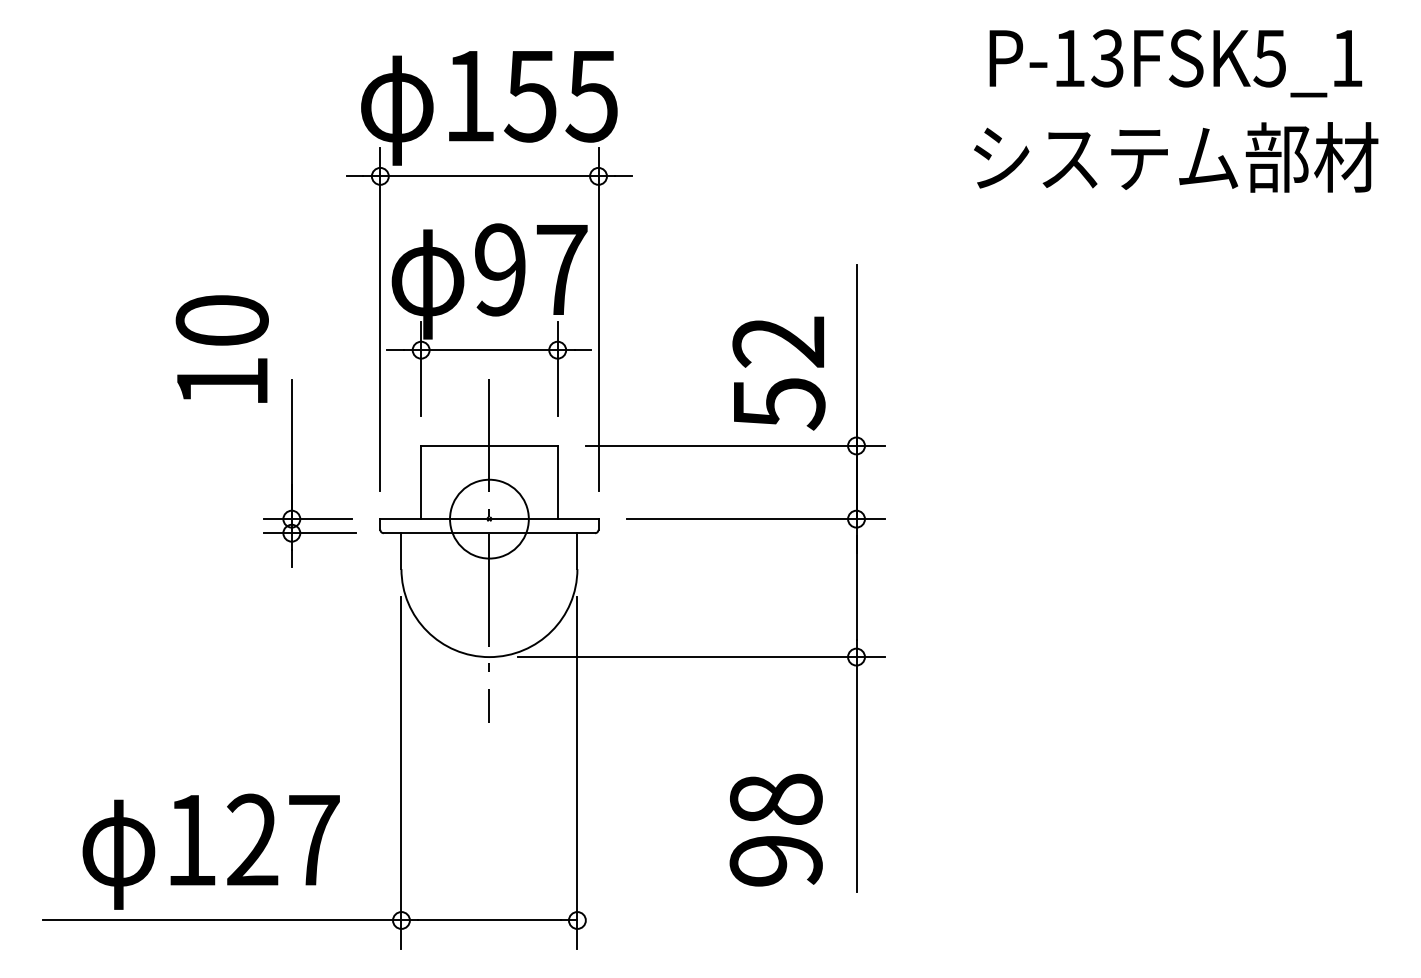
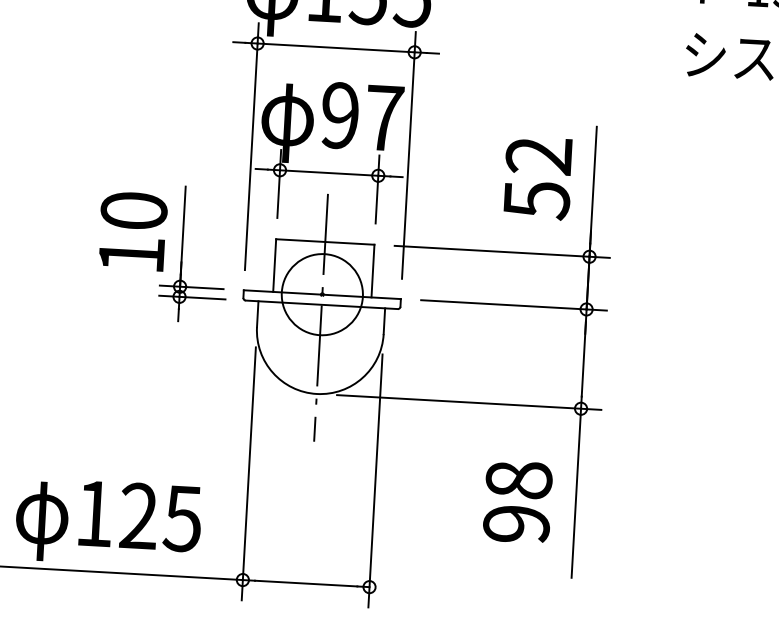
text: (221, 348) -> (132, 230), moved
text: (778, 373) -> (537, 178), moved
circle: (489, 518) -> (322, 294), size x1.43
text: (775, 829) -> (517, 501), moved
text: (313, 840) -> (182, 518), 127 -> 125

